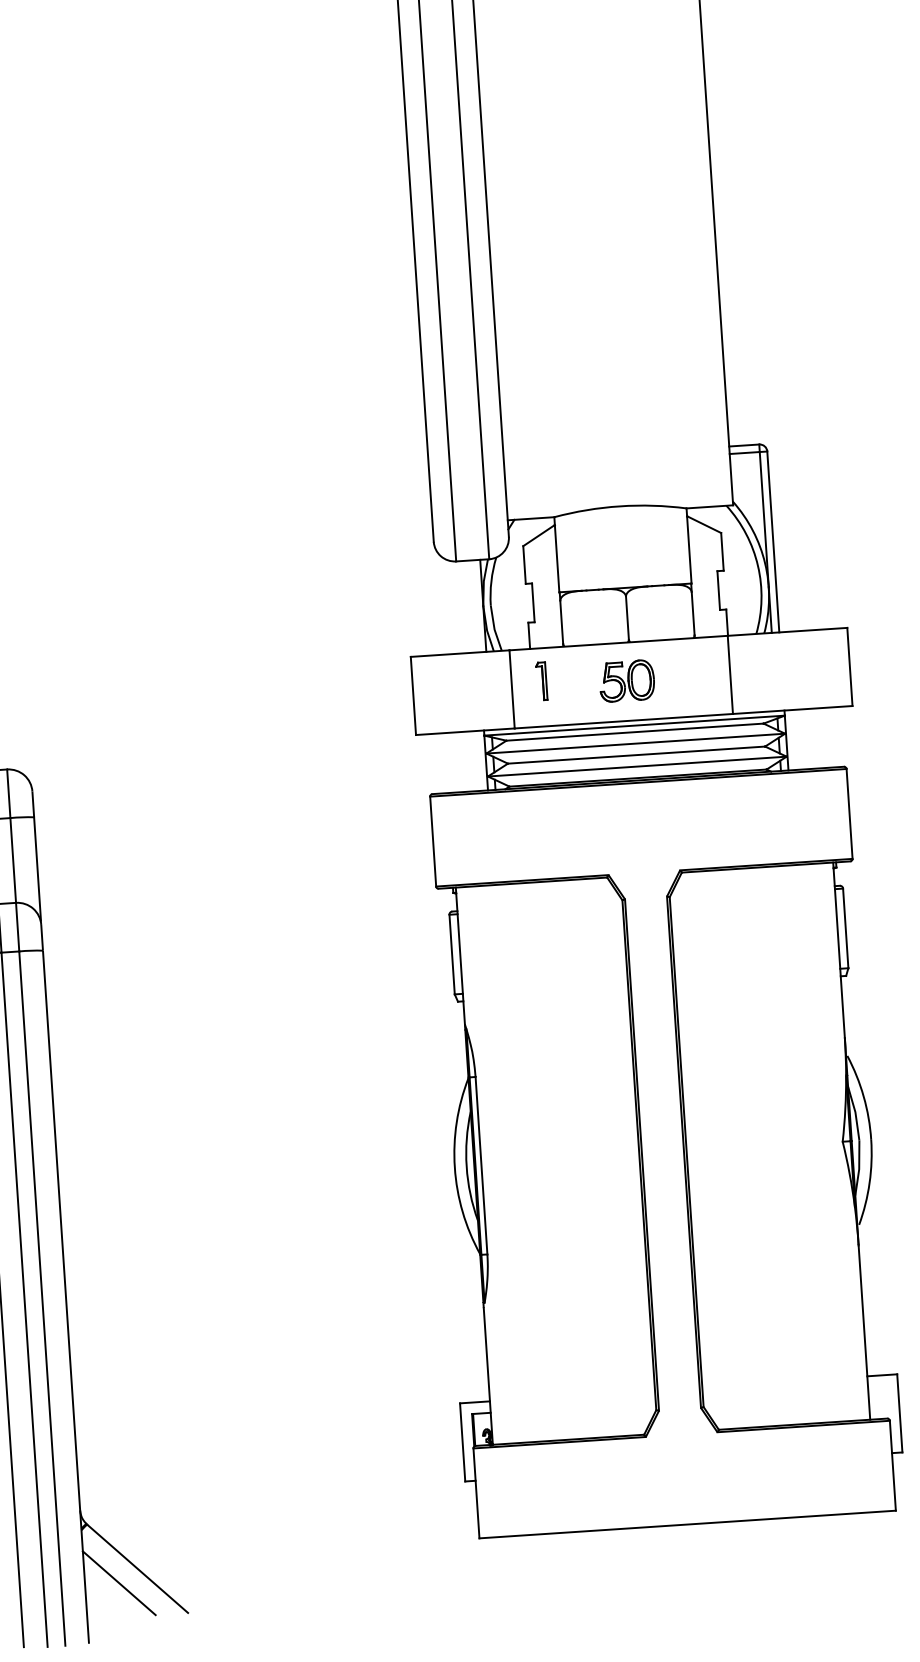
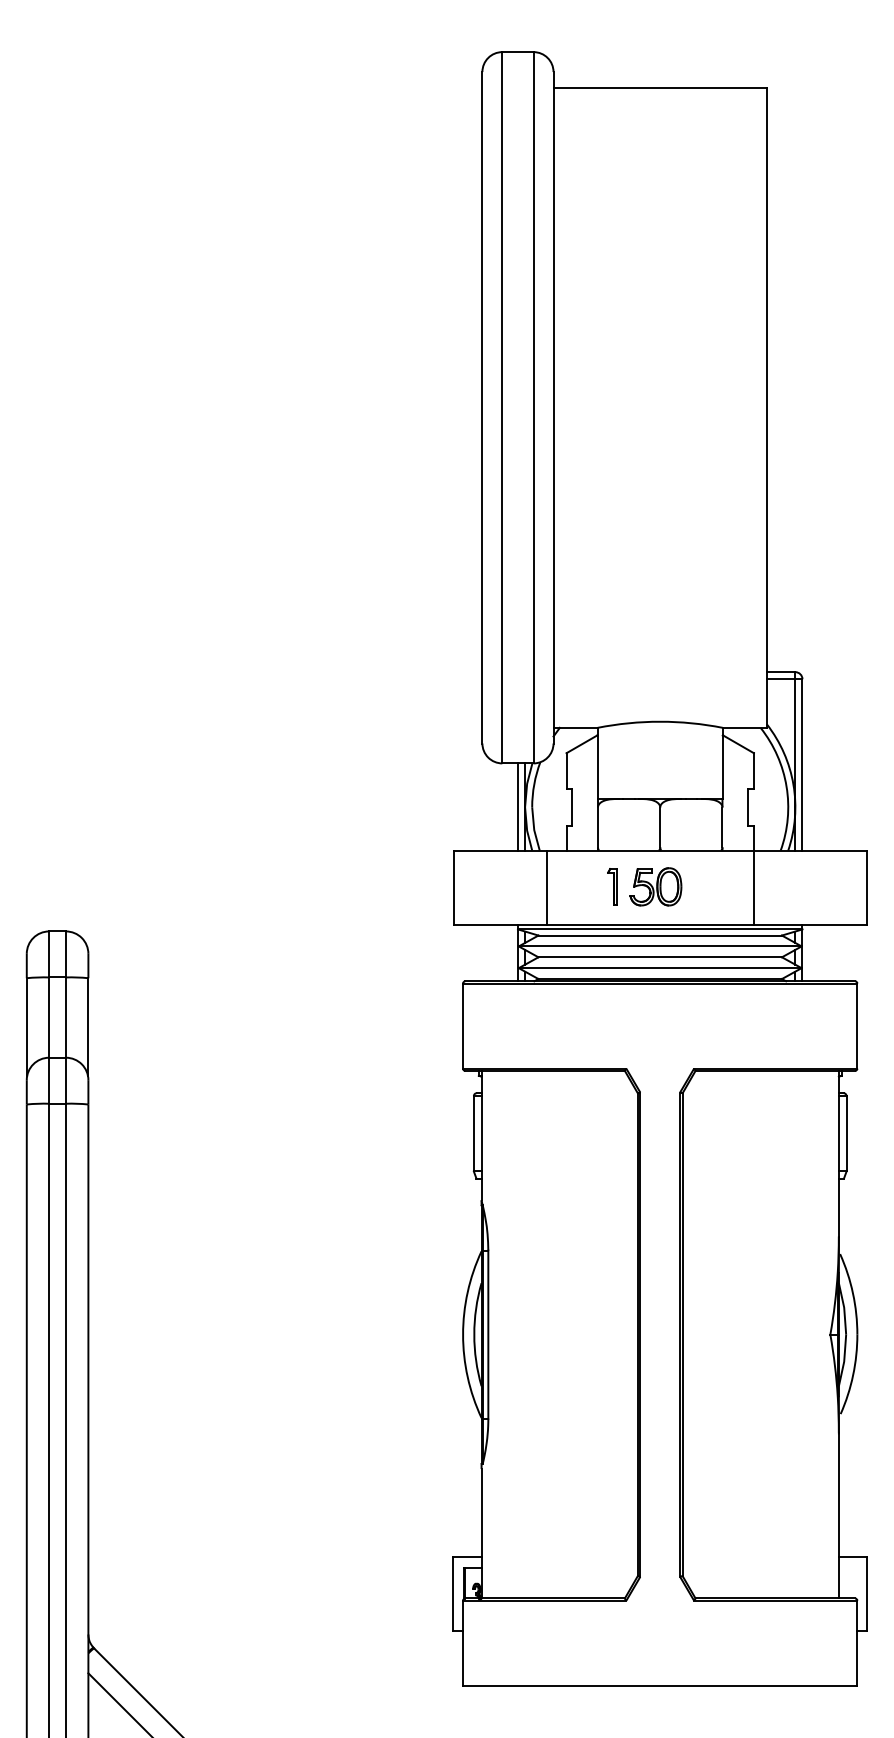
line: (475, 605) -> (517, 806), added
part: (541, 681) -> (612, 886), moved

